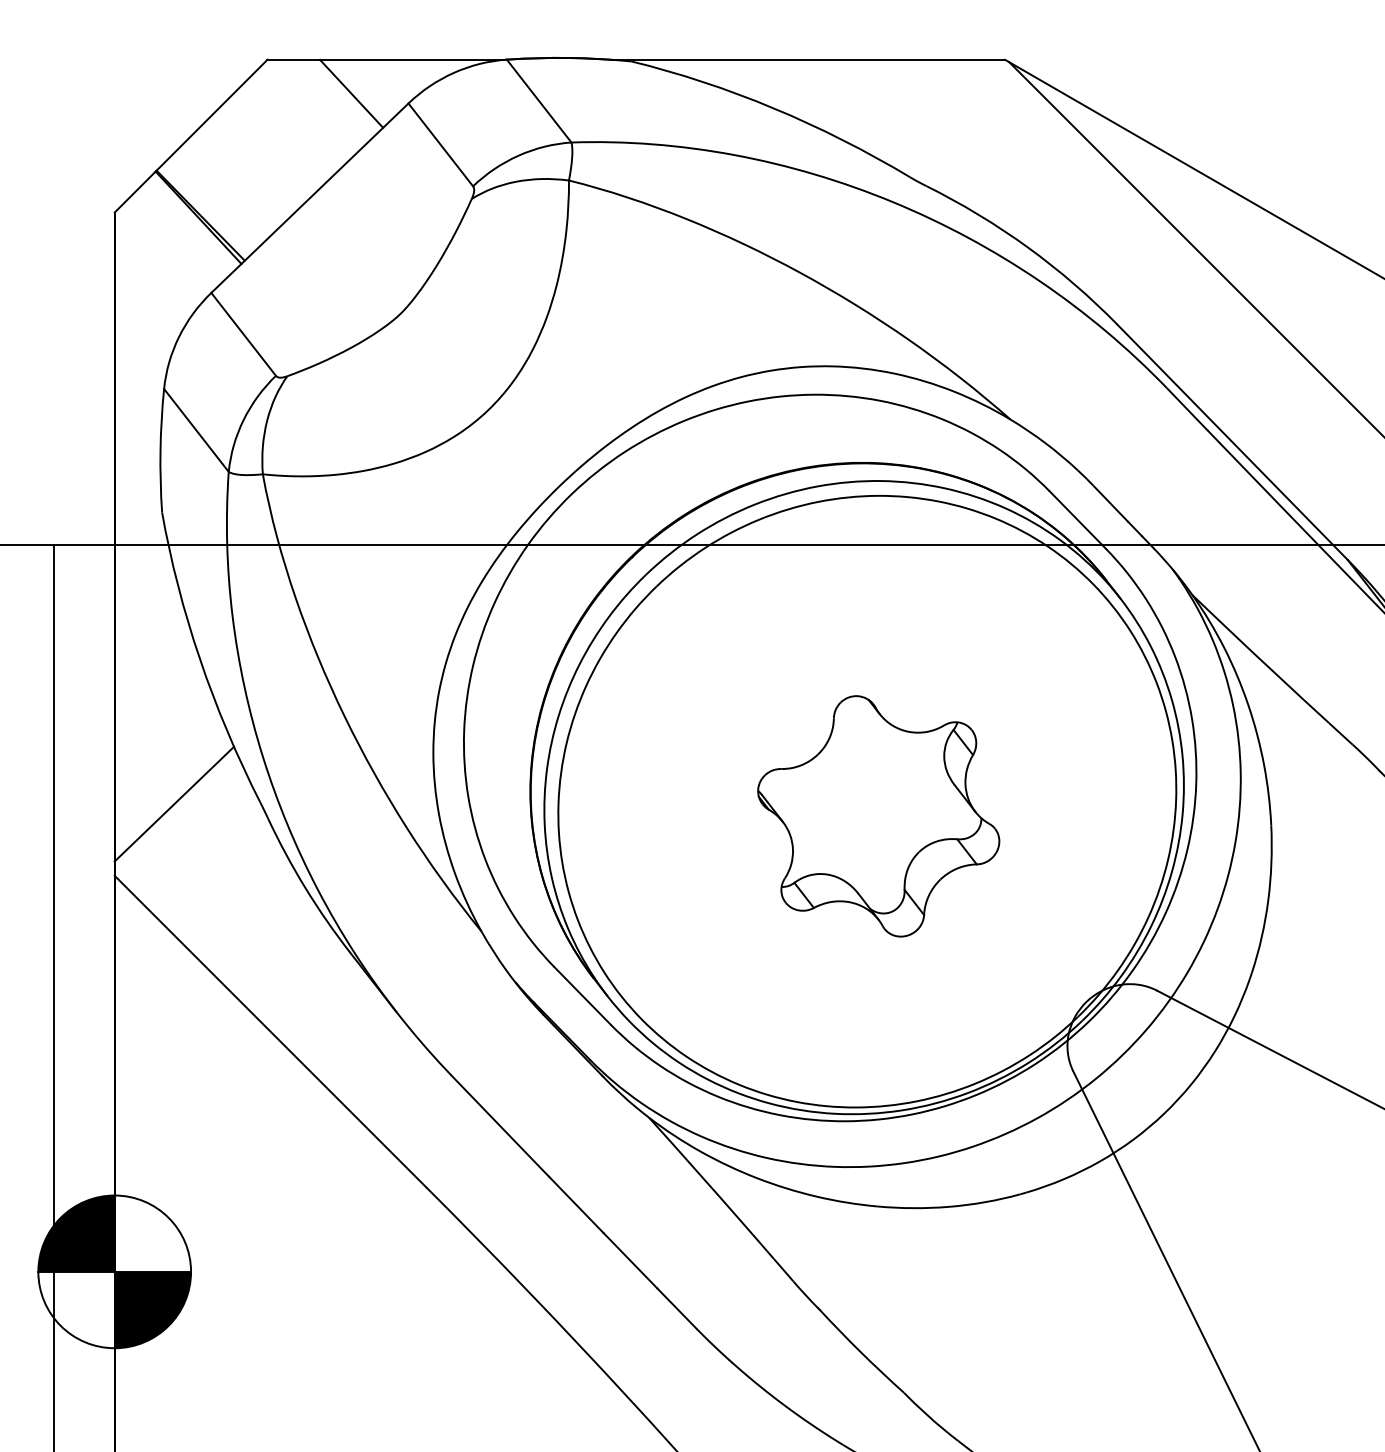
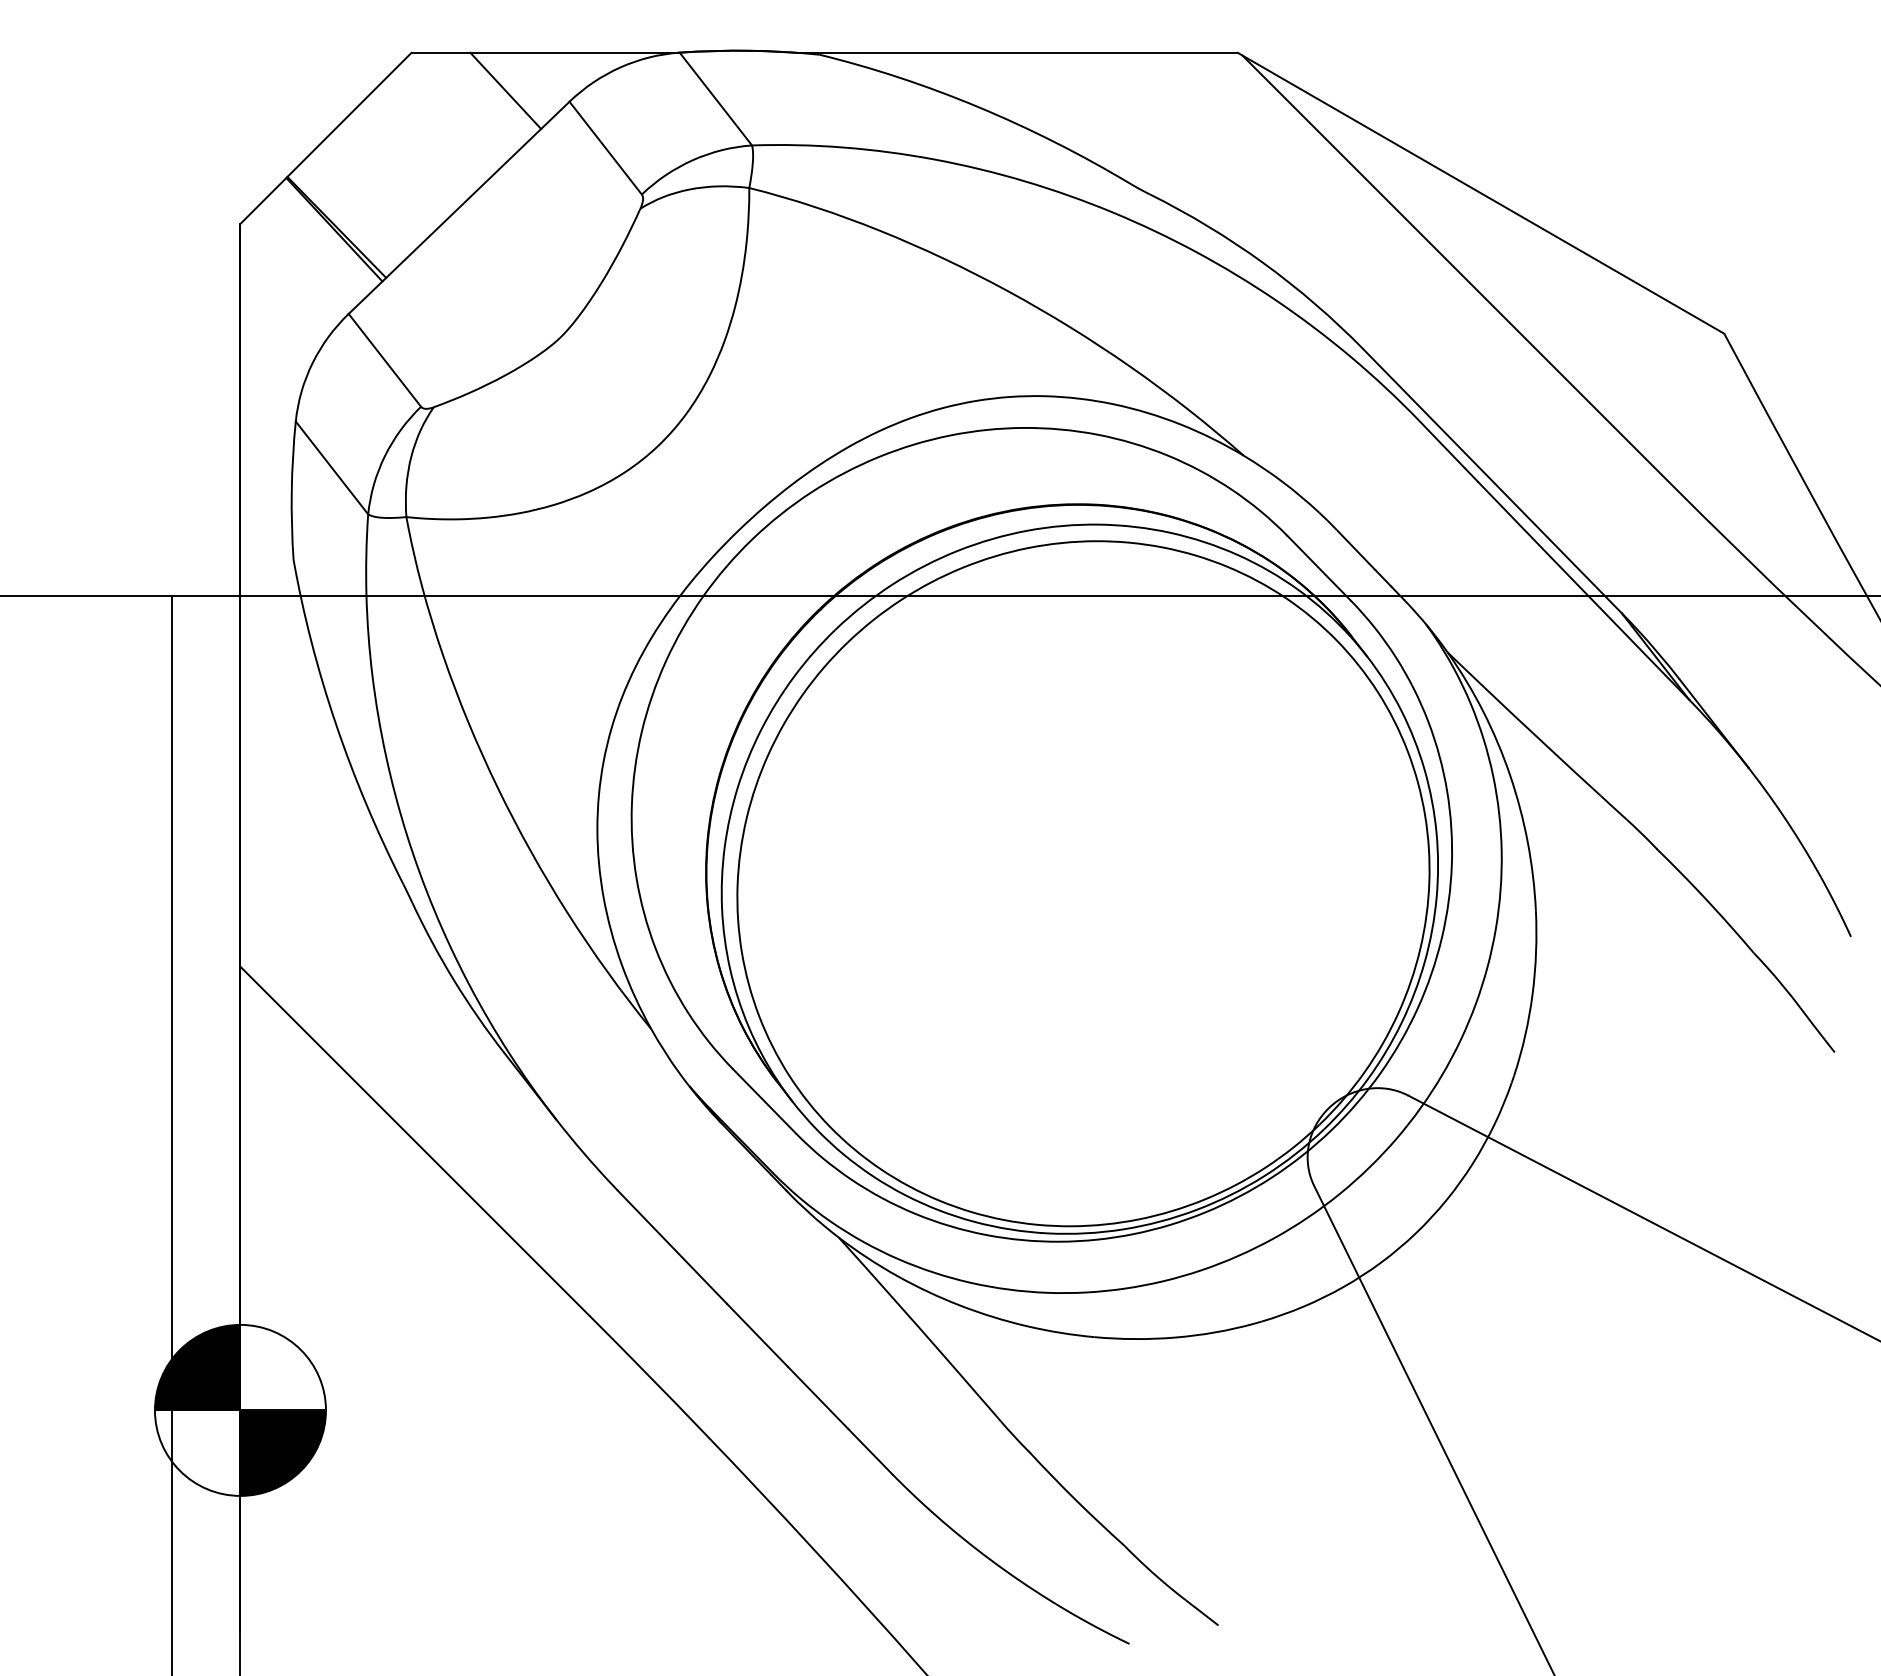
line: (174, 804) -> (307, 886), removed
part: (878, 815) -> (1096, 899), removed

